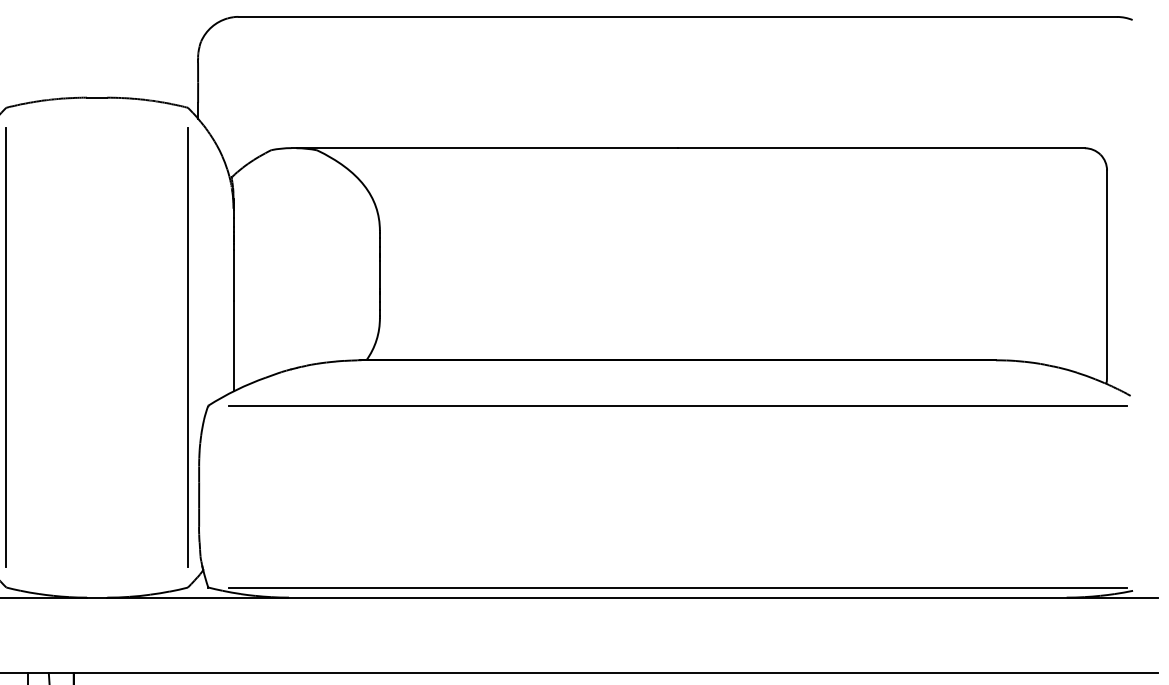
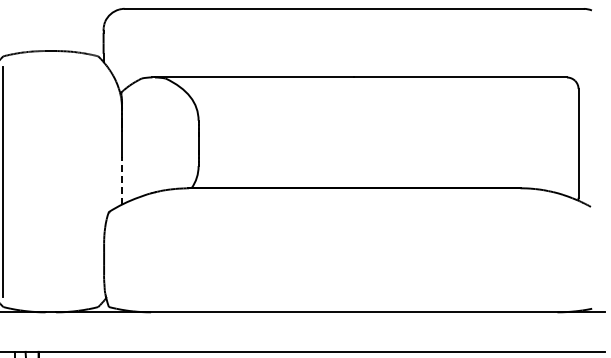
line: (234, 345) -> (122, 180), solid -> dashed
line: (188, 347) -> (98, 181), removed
line: (678, 406) -> (354, 212), removed
line: (678, 588) -> (354, 307), removed

